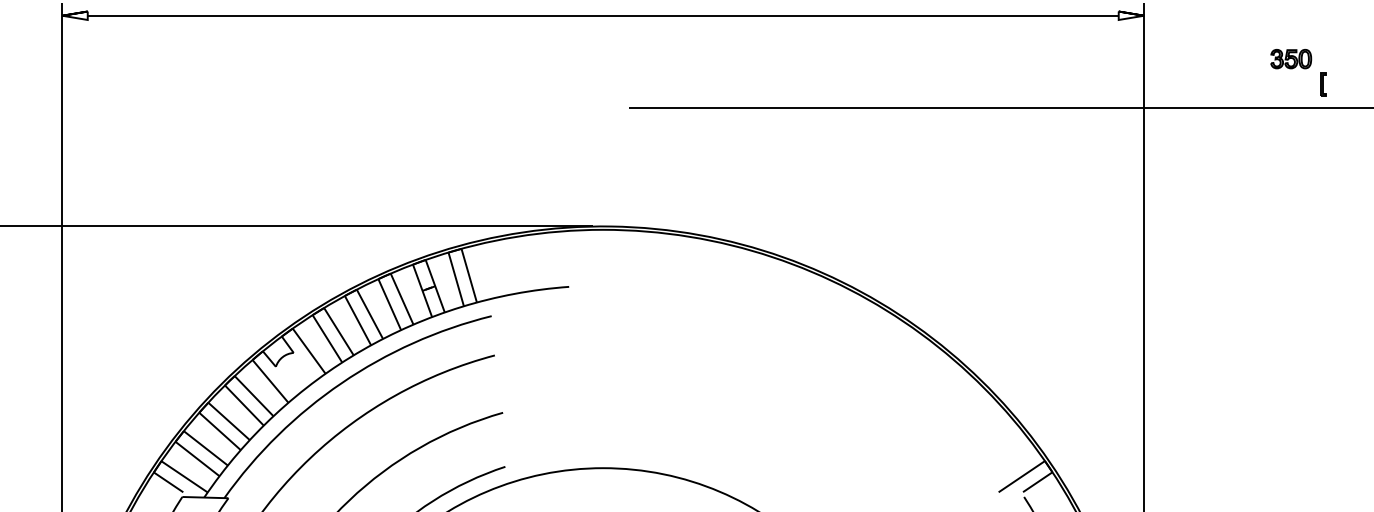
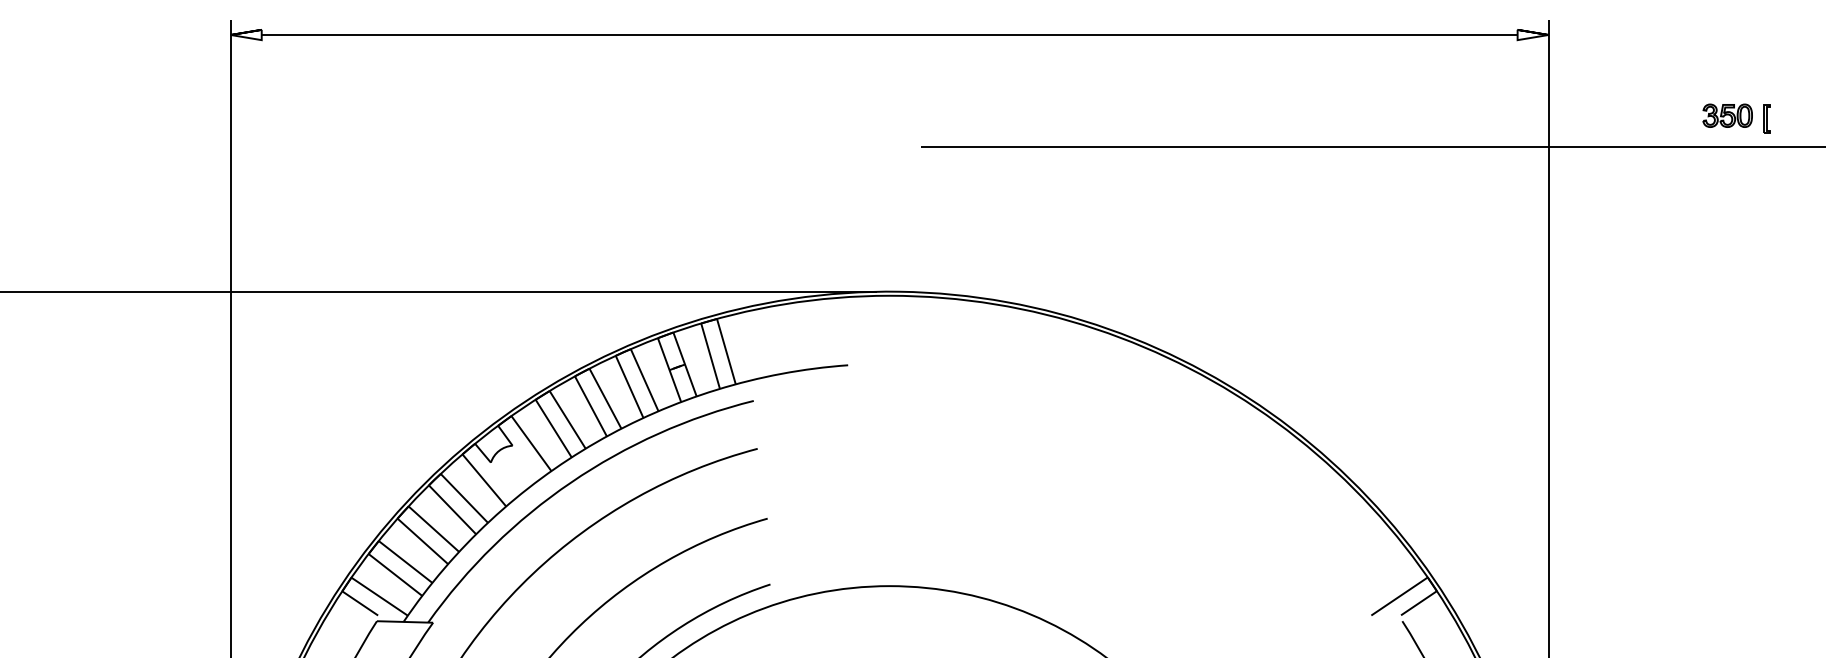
part: (1291, 58) -> (1727, 115), moved

